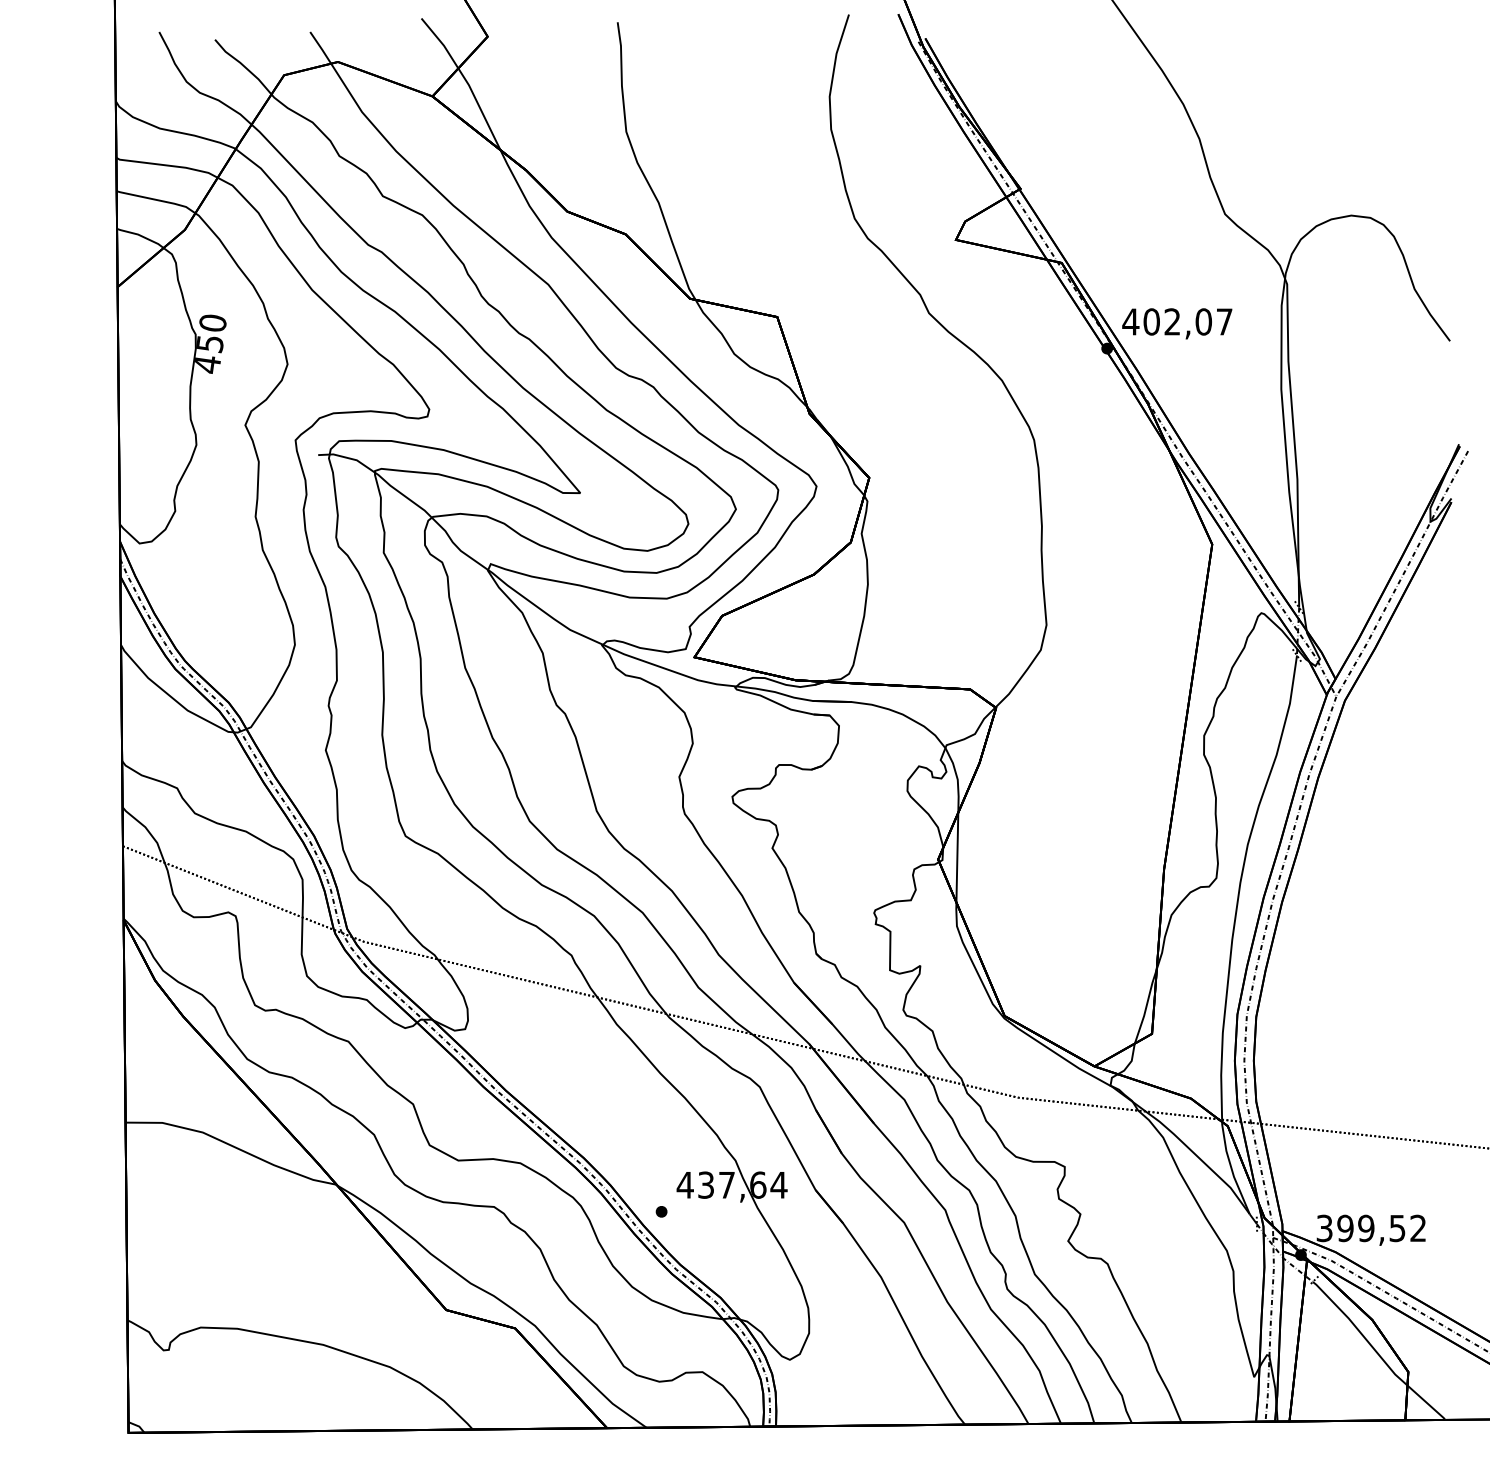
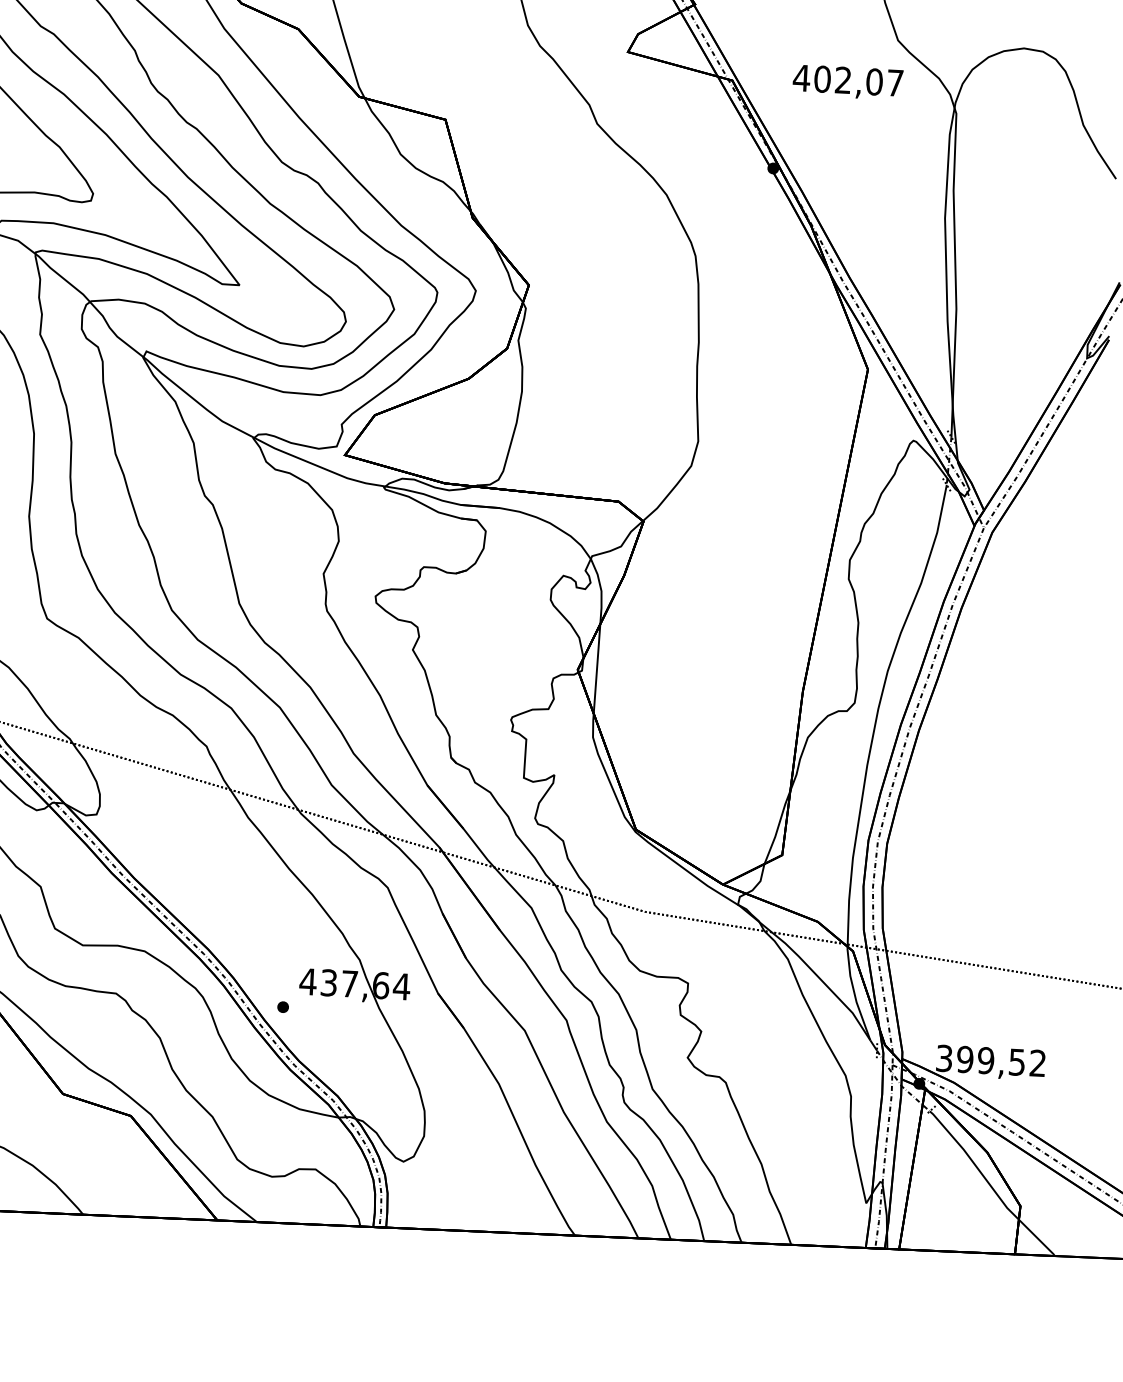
text: (1177, 323) -> (848, 82), moved

